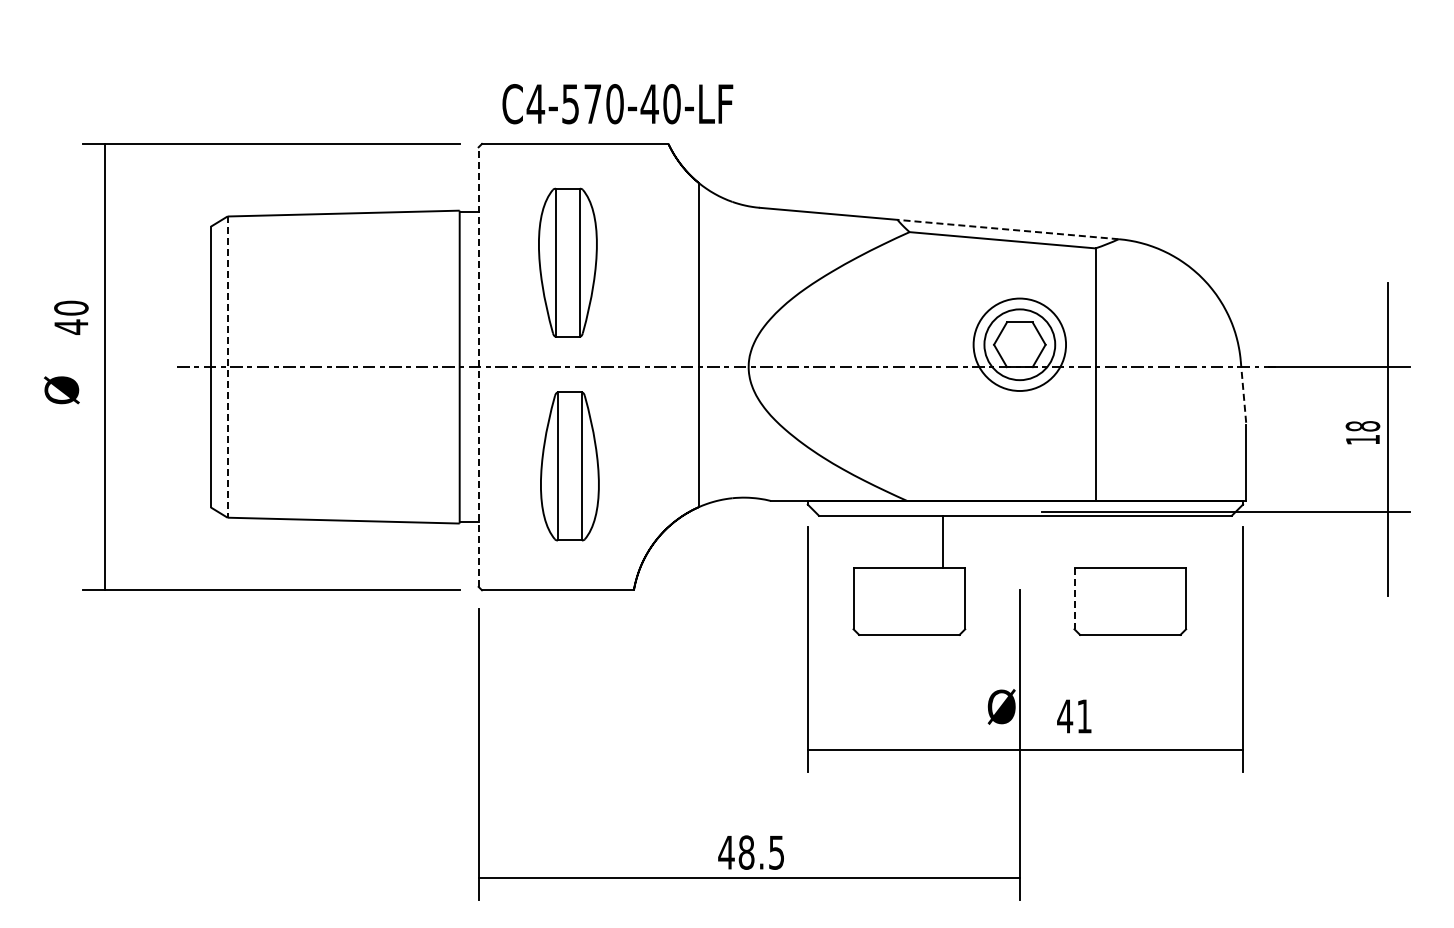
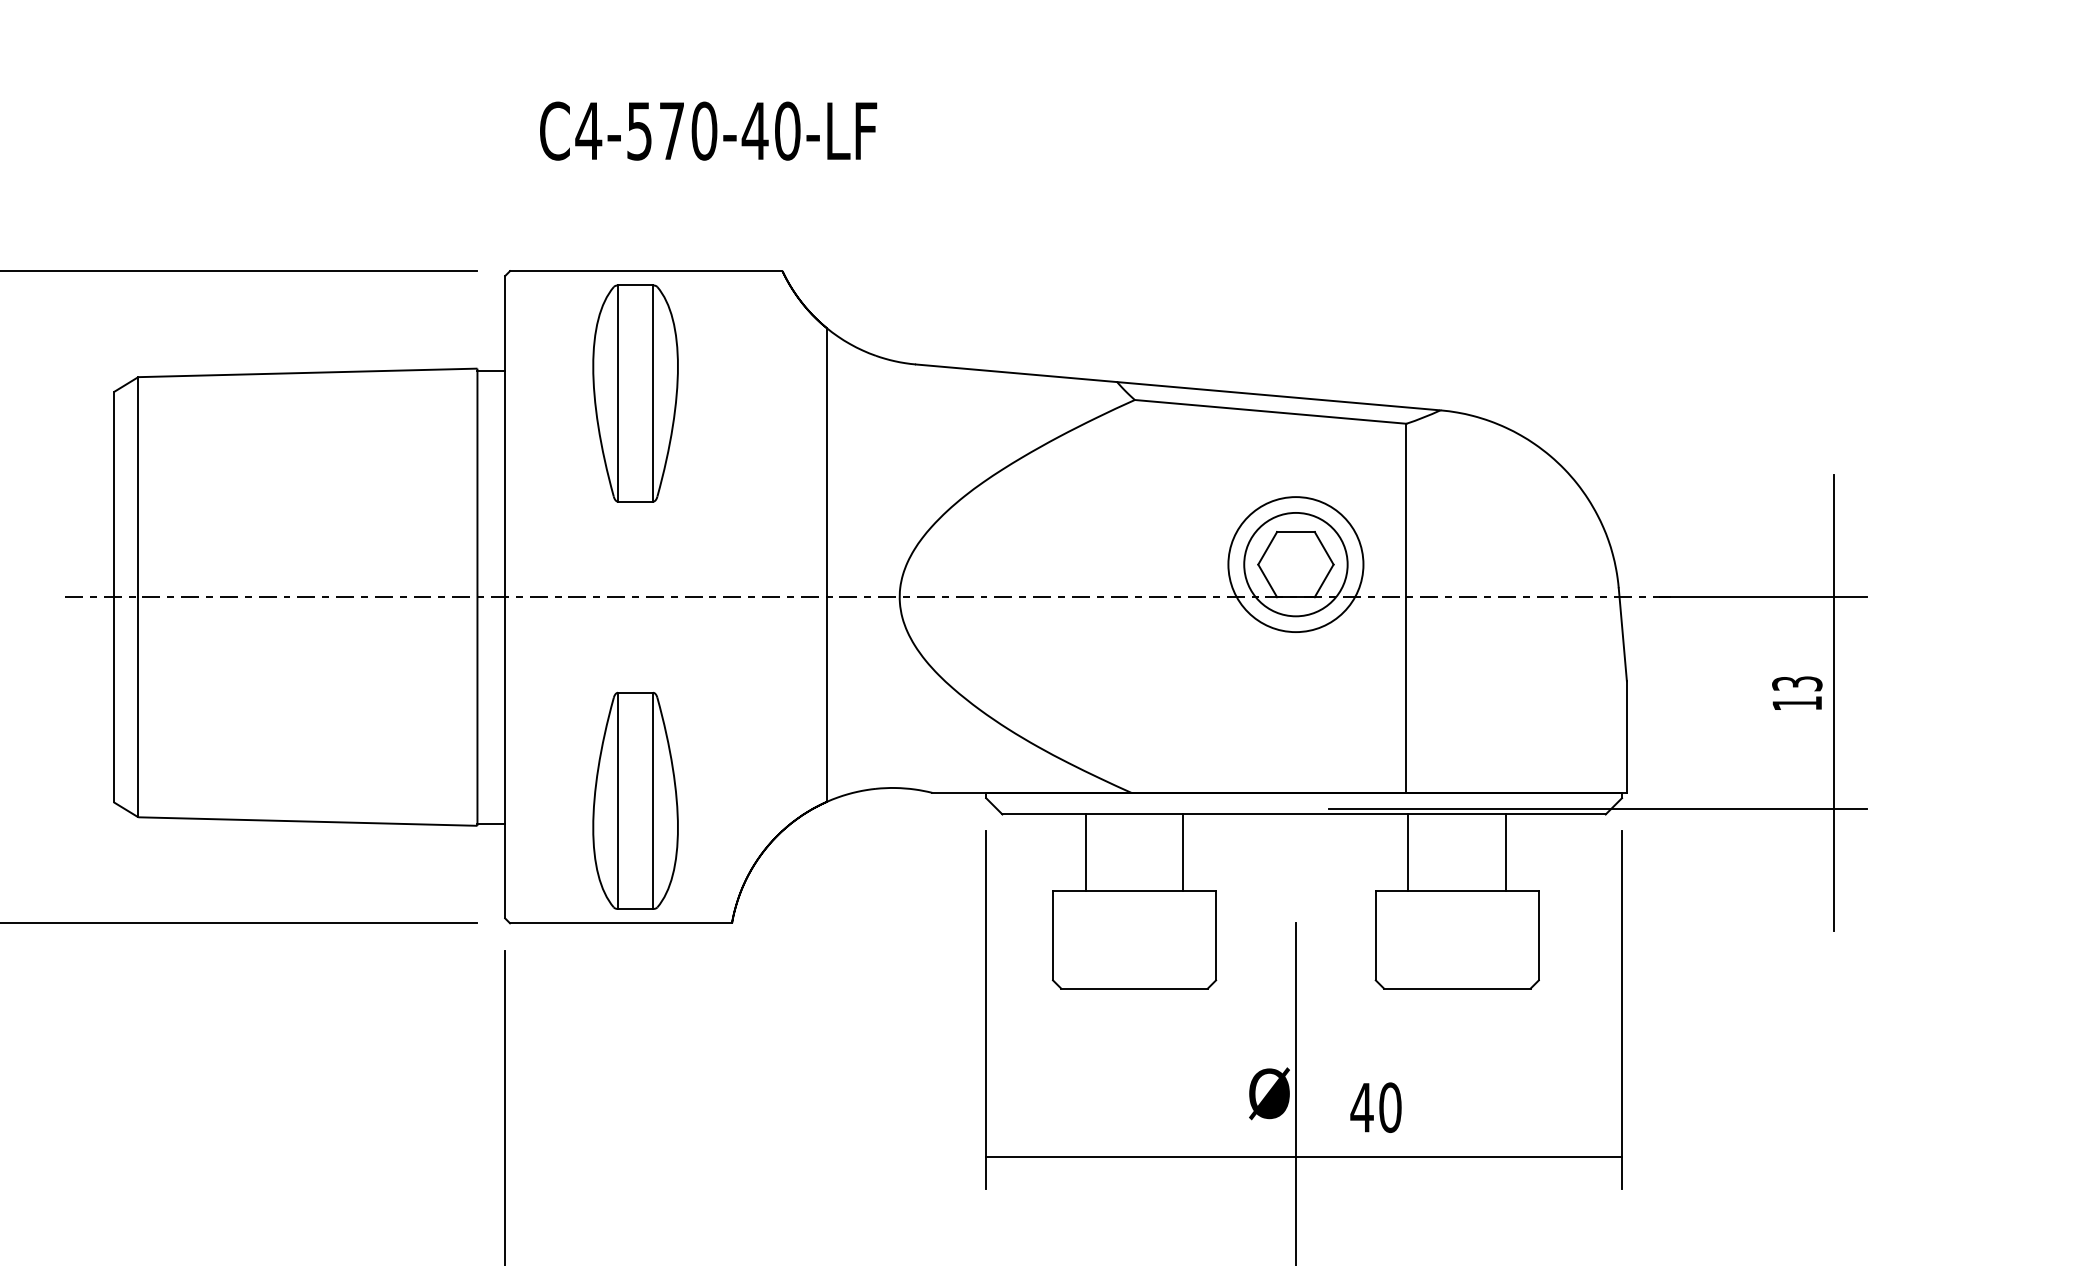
text: (617, 104) -> (708, 131), moved
line: (1007, 229) -> (1277, 396), dashed -> solid
part: (567, 262) -> (634, 393), moved
line: (227, 367) -> (138, 597), dashed -> solid
line: (478, 367) -> (504, 597), dashed -> solid
line: (1243, 393) -> (1622, 635), dashed -> solid
text: (1362, 426) -> (1796, 684), 18 -> 13
part: (569, 466) -> (634, 800), moved
line: (875, 541) -> (1085, 852), added
line: (1096, 541) -> (1407, 852), added
line: (1163, 541) -> (1505, 852), added
line: (1074, 598) -> (1375, 935), dashed -> solid
text: (1084, 716) -> (1390, 1107), 41 -> 40

